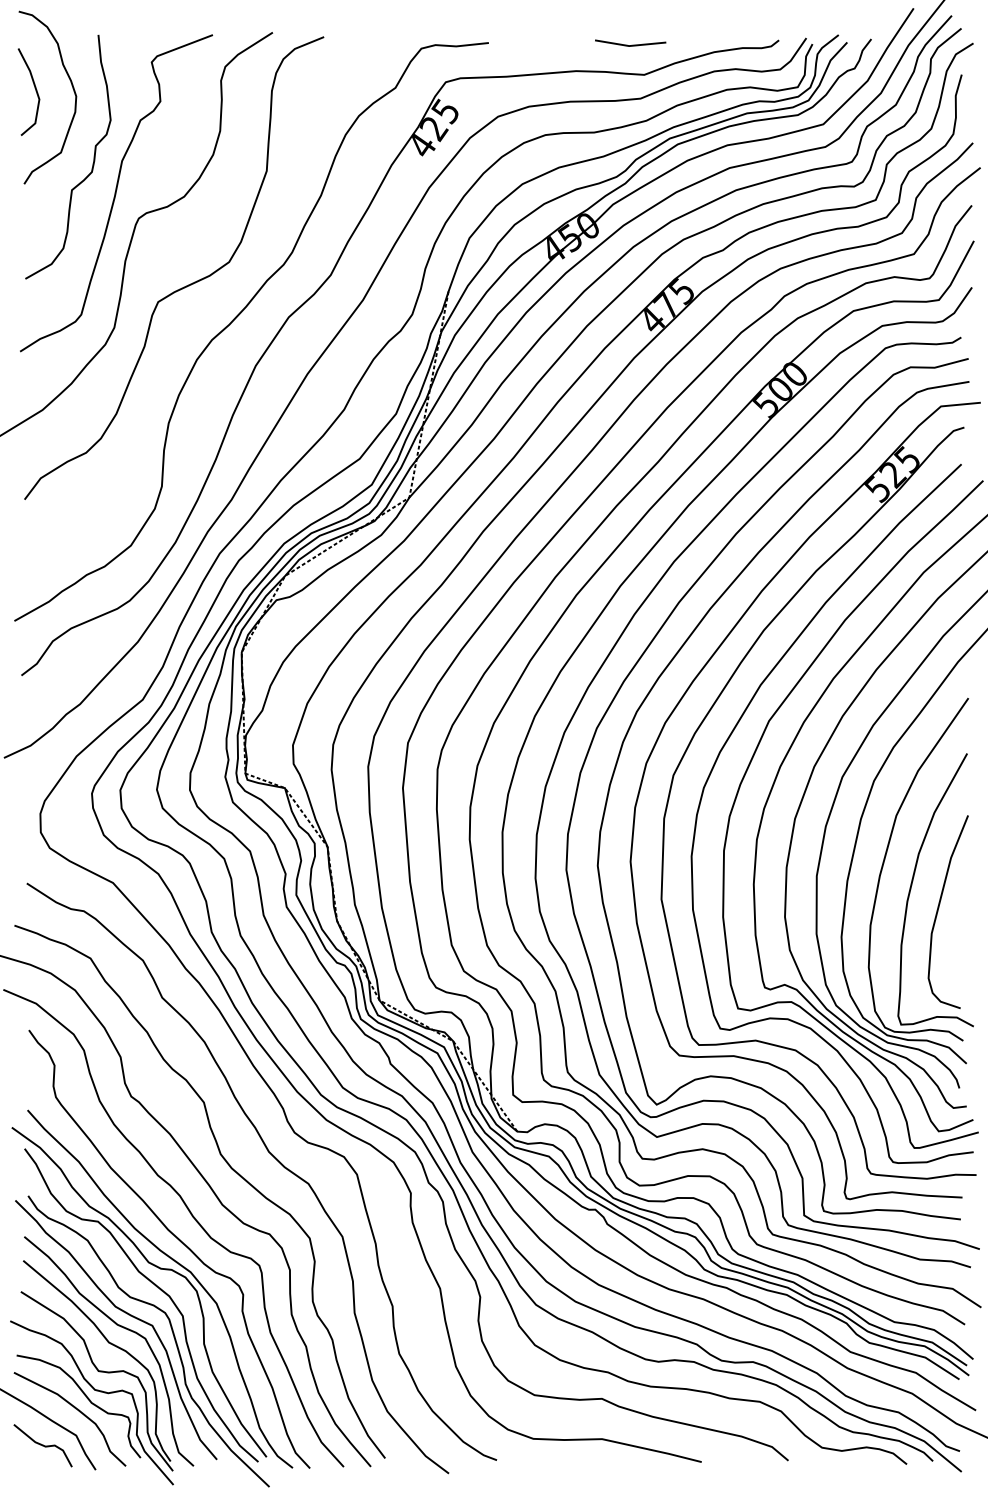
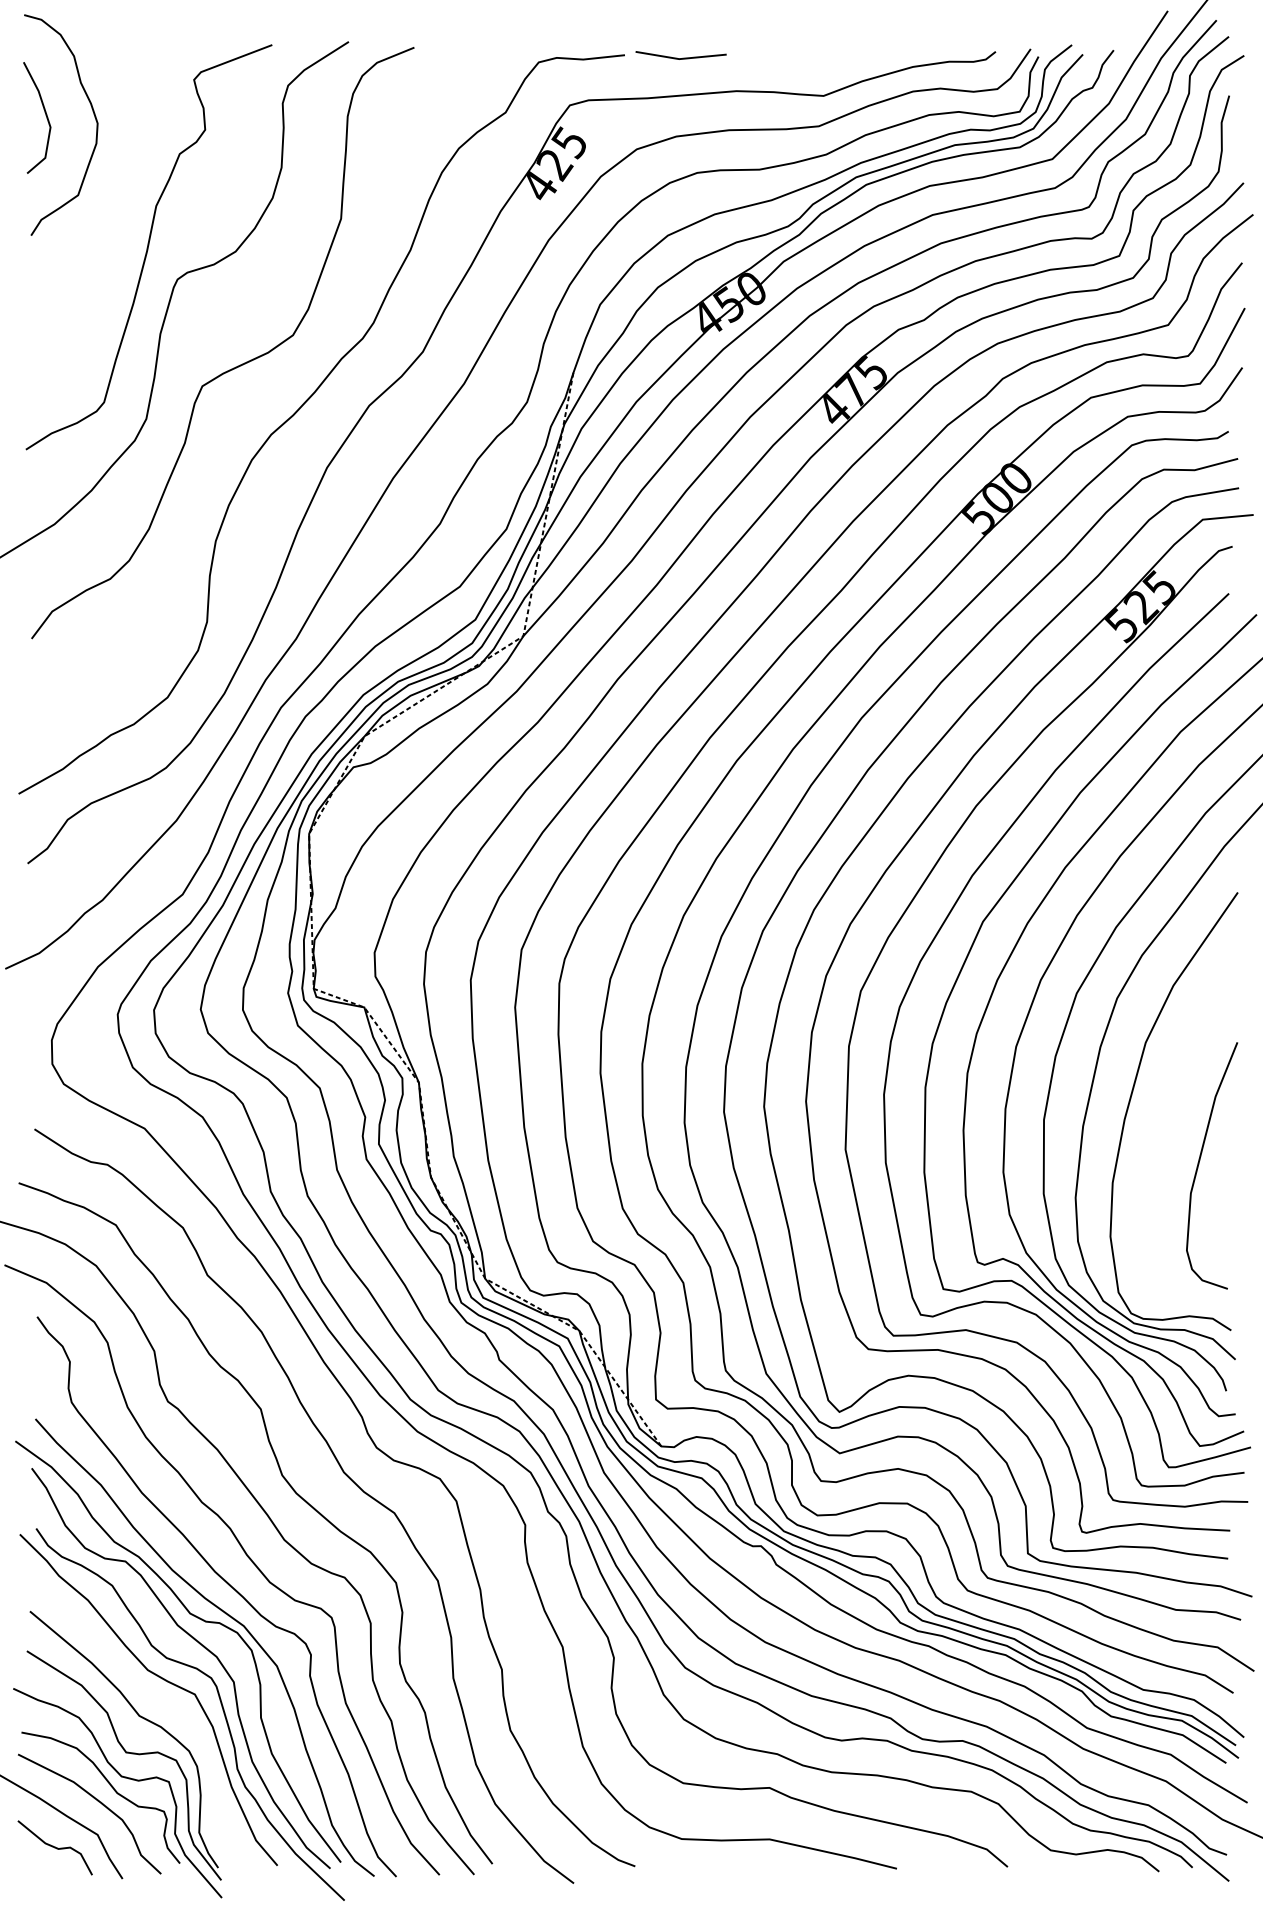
line: (631, 44) -> (682, 57), moved
curve: (93, 159) -> (119, 204), removed
curve: (912, 883) -> (1166, 1129), removed
curve: (119, 1326) -> (152, 1695), removed

